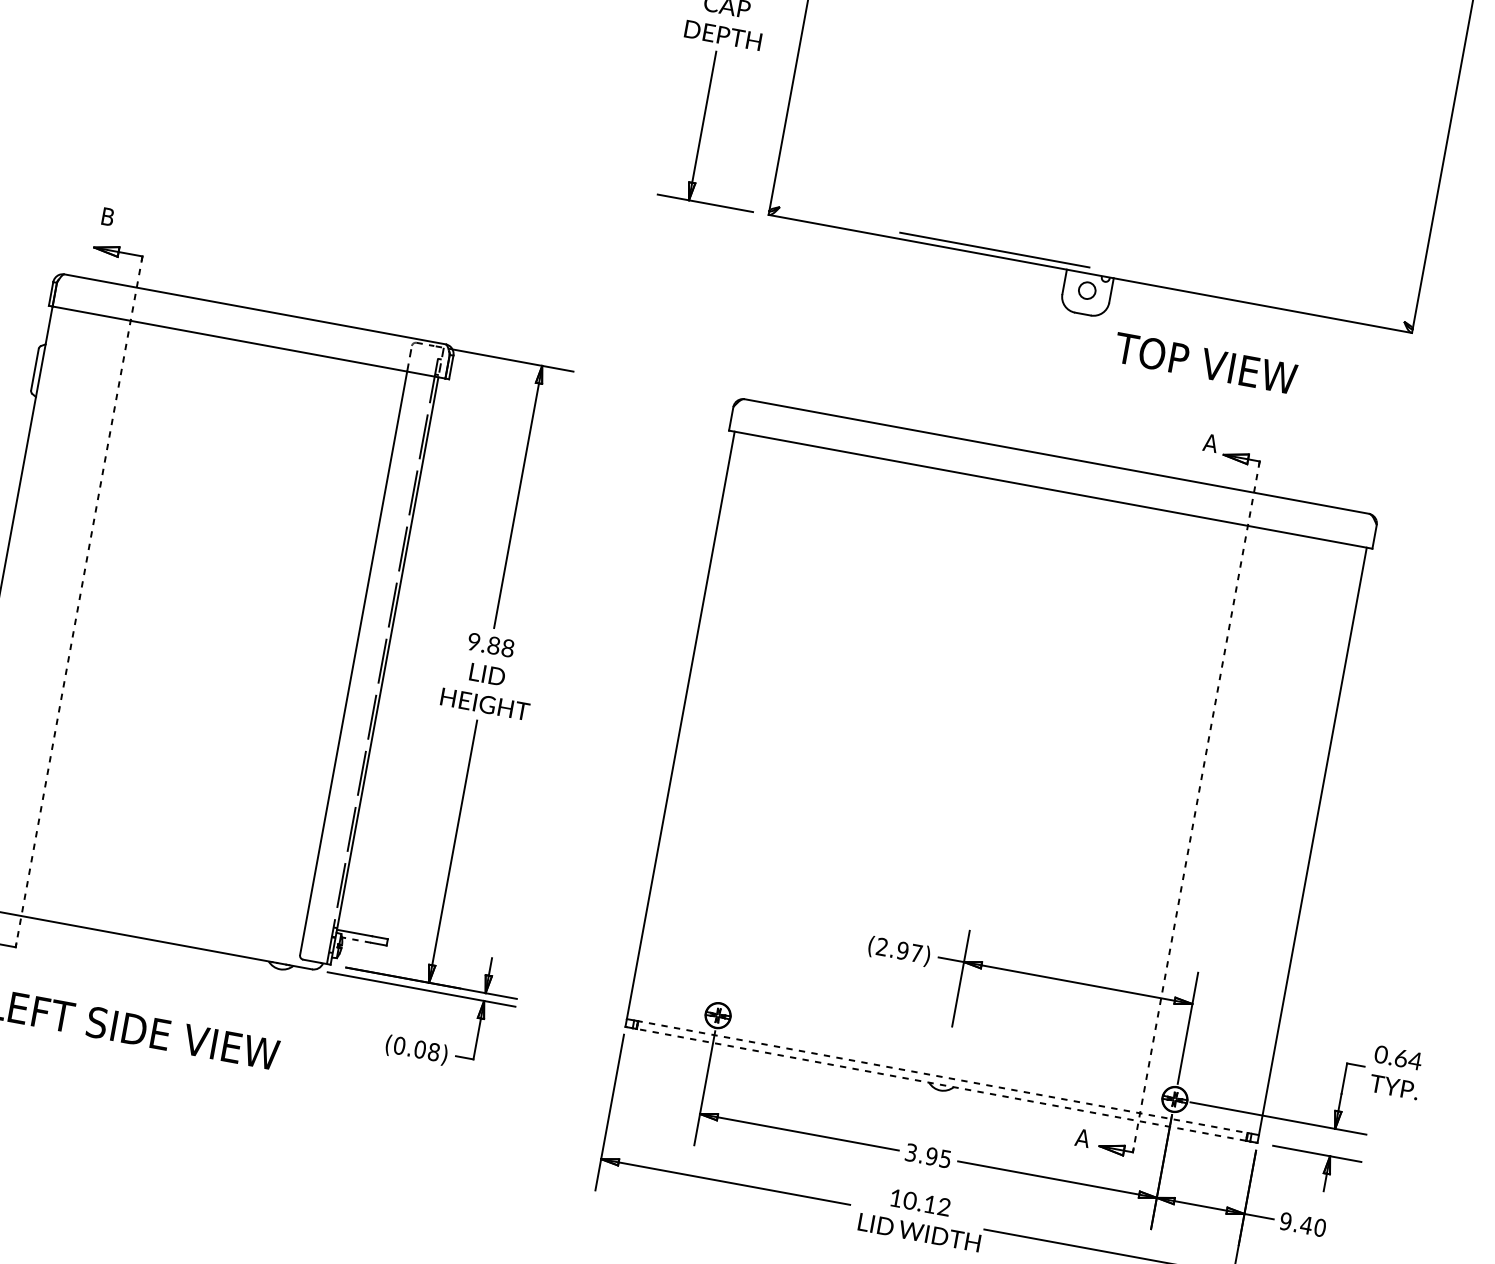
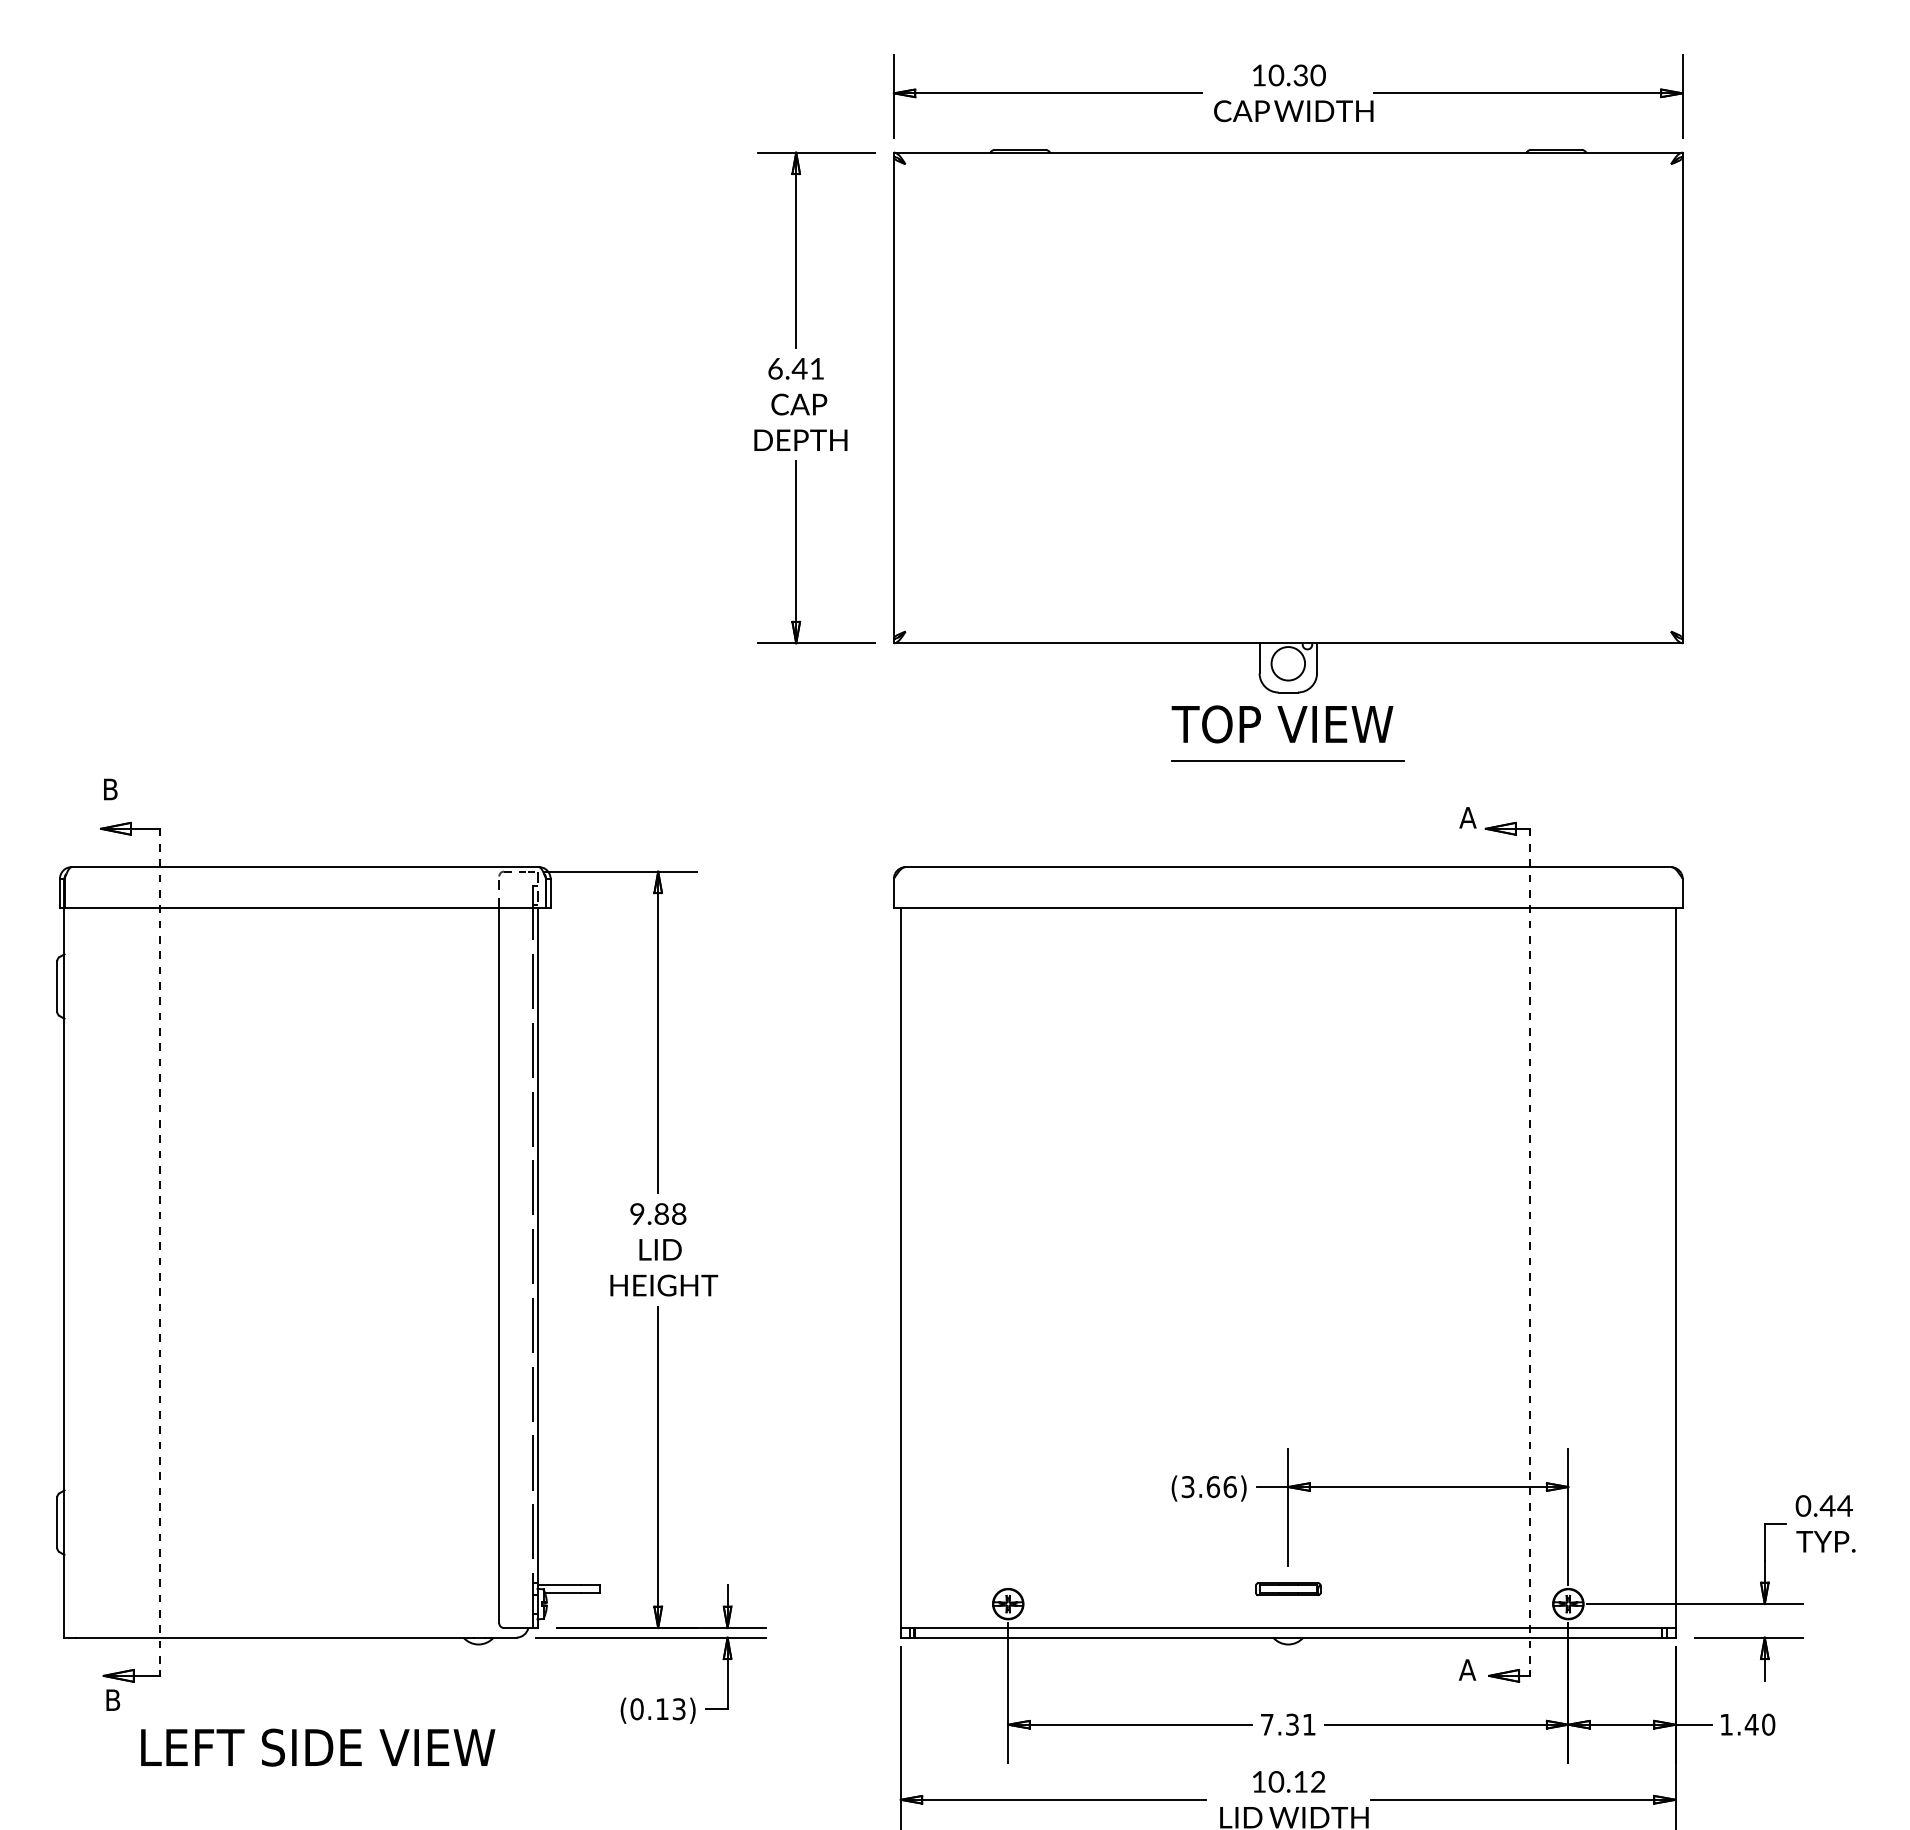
line: (994, 249) -> (1287, 760), moved
circle: (1087, 290) -> (1288, 663), size x1.67
text: (1205, 363) -> (1282, 724), moved
line: (356, 940) -> (562, 1593), dashed -> solid
text: (898, 950) -> (1208, 1487), (2.97) -> (3.66)
part: (949, 1044) -> (1288, 1588), added
text: (426, 1051) -> (670, 1709), (0.08) -> (0.13)
text: (1401, 1057) -> (1827, 1505), 0.64 -> 0.44
line: (943, 1077) -> (1288, 1628), dashed -> solid
line: (940, 1084) -> (1287, 1637), dashed -> solid
text: (927, 1155) -> (1287, 1724), 3.95 -> 7.31
text: (1285, 1221) -> (1726, 1724), 9.40 -> 1.40

